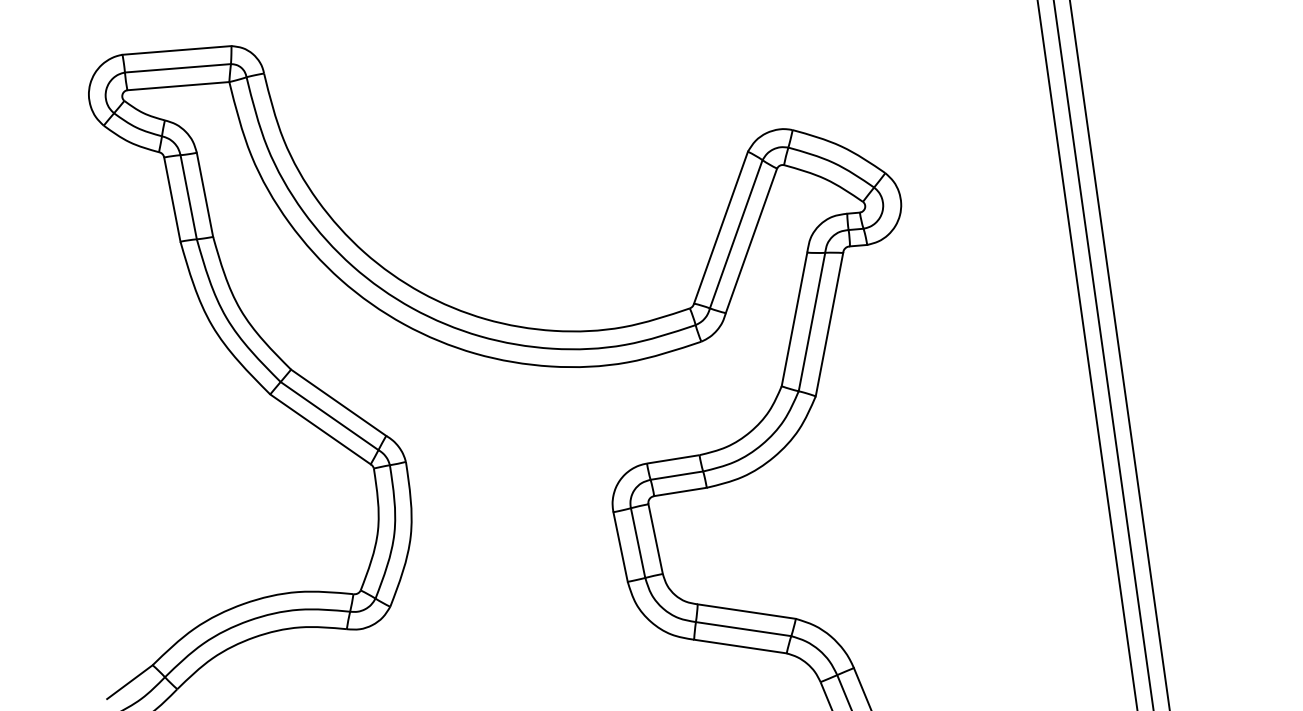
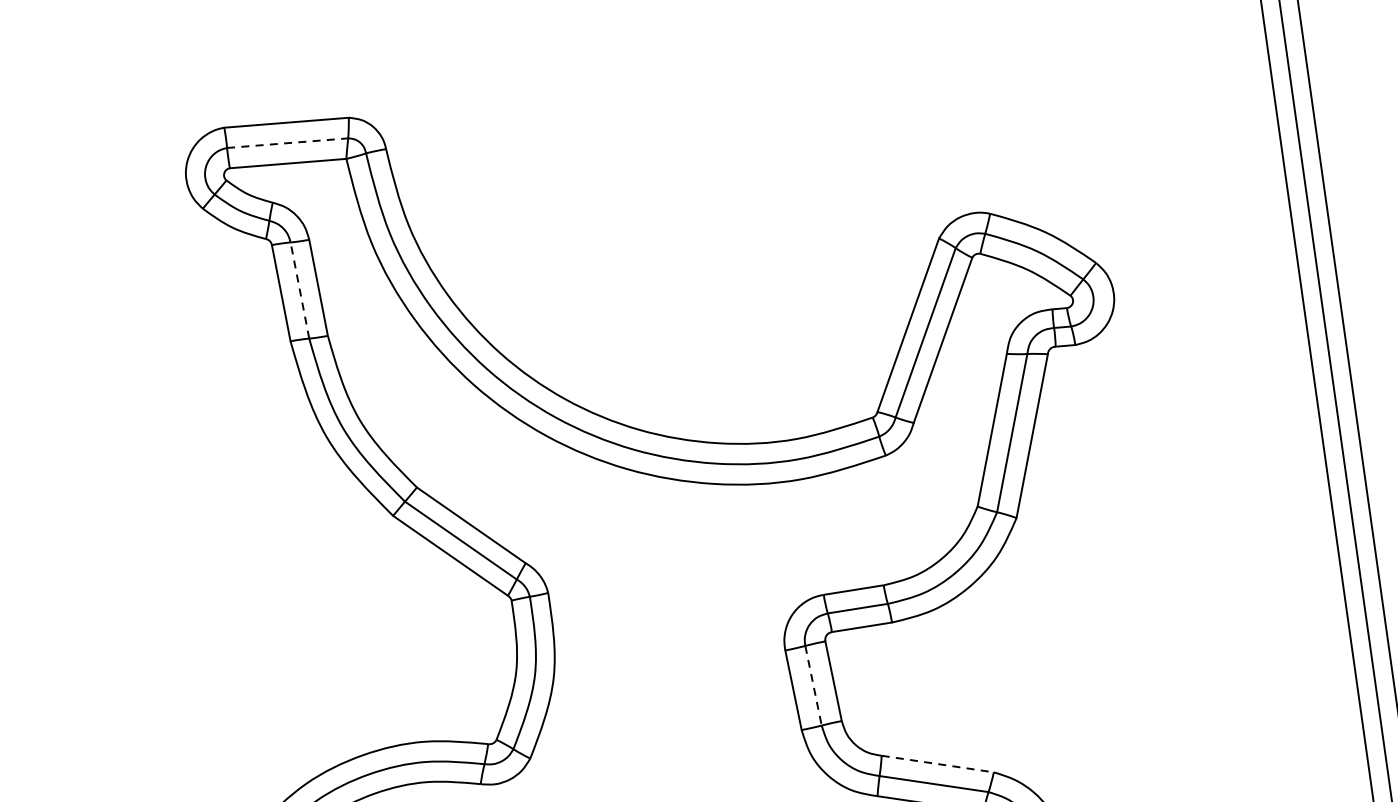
line: (178, 68) -> (288, 143), solid -> dashed
line: (188, 197) -> (299, 290), solid -> dashed
line: (638, 543) -> (813, 686), solid -> dashed
line: (746, 611) -> (937, 763), solid -> dashed

